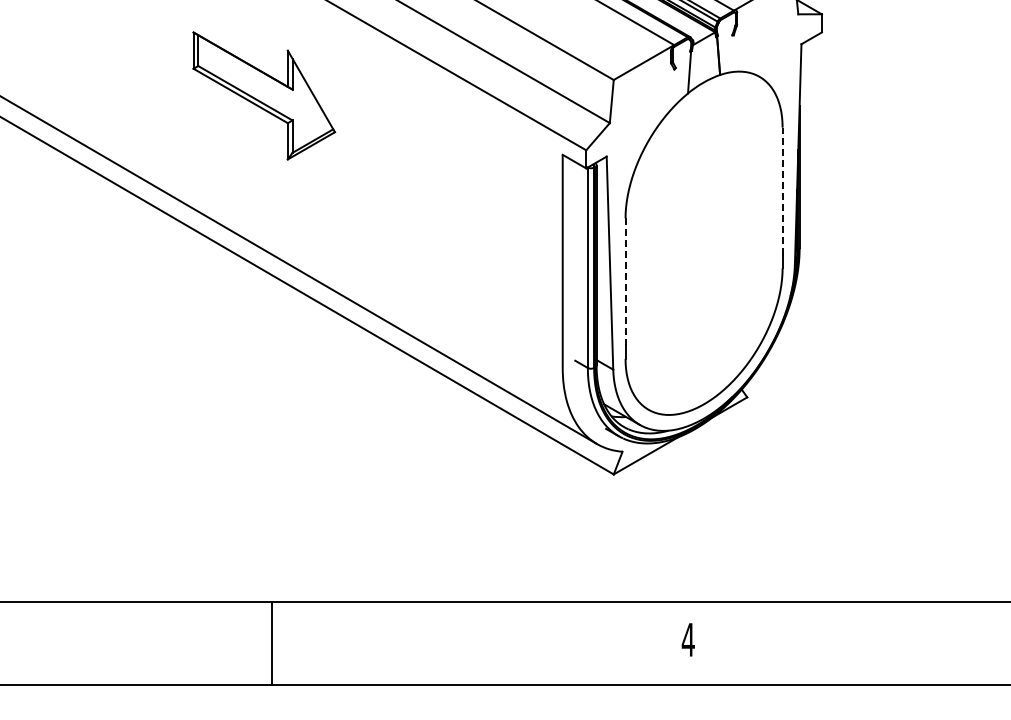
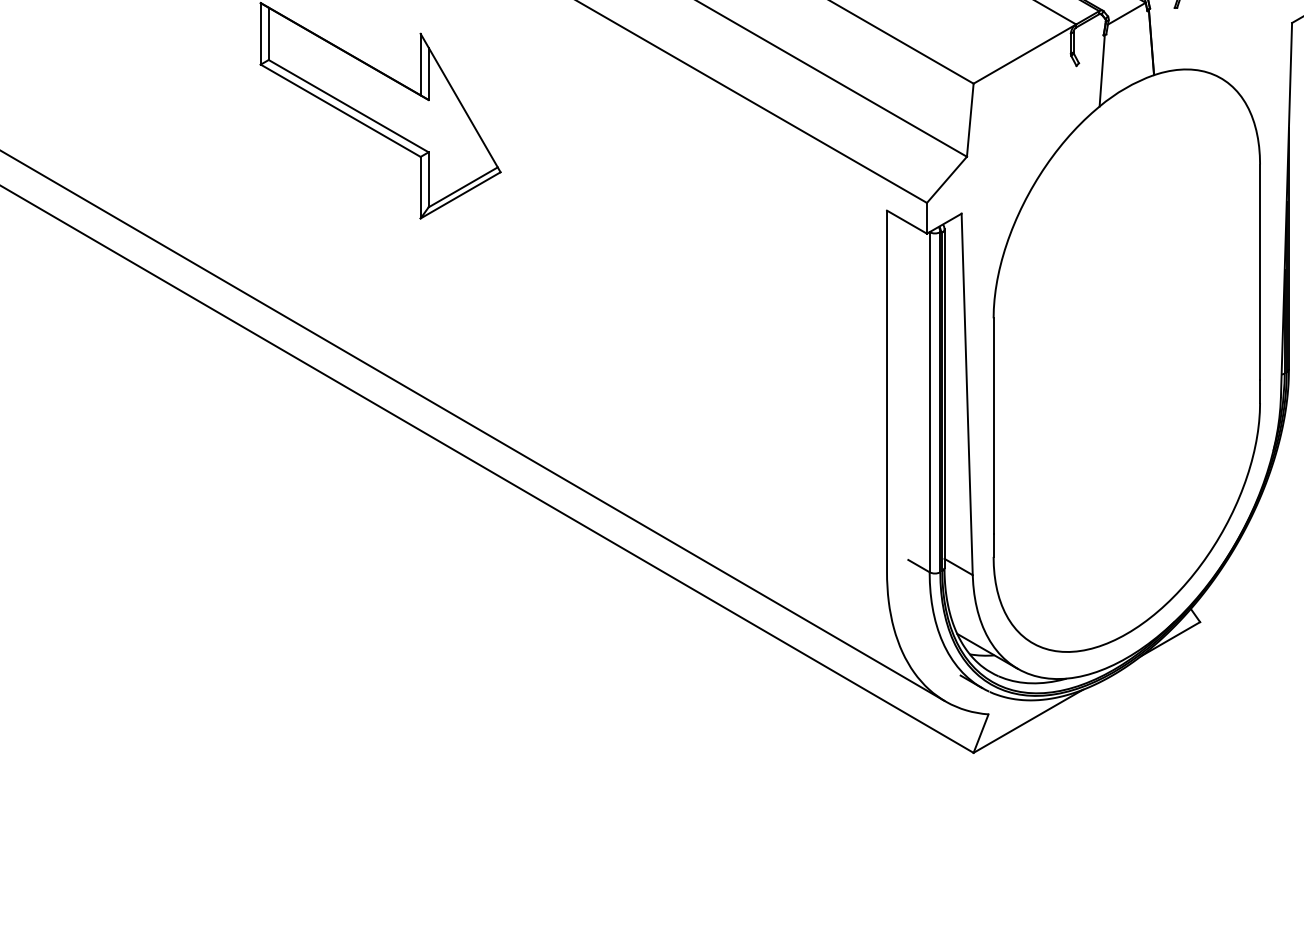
line: (782, 190) -> (1259, 271), dashed -> solid
line: (625, 282) -> (993, 427), dashed -> solid

